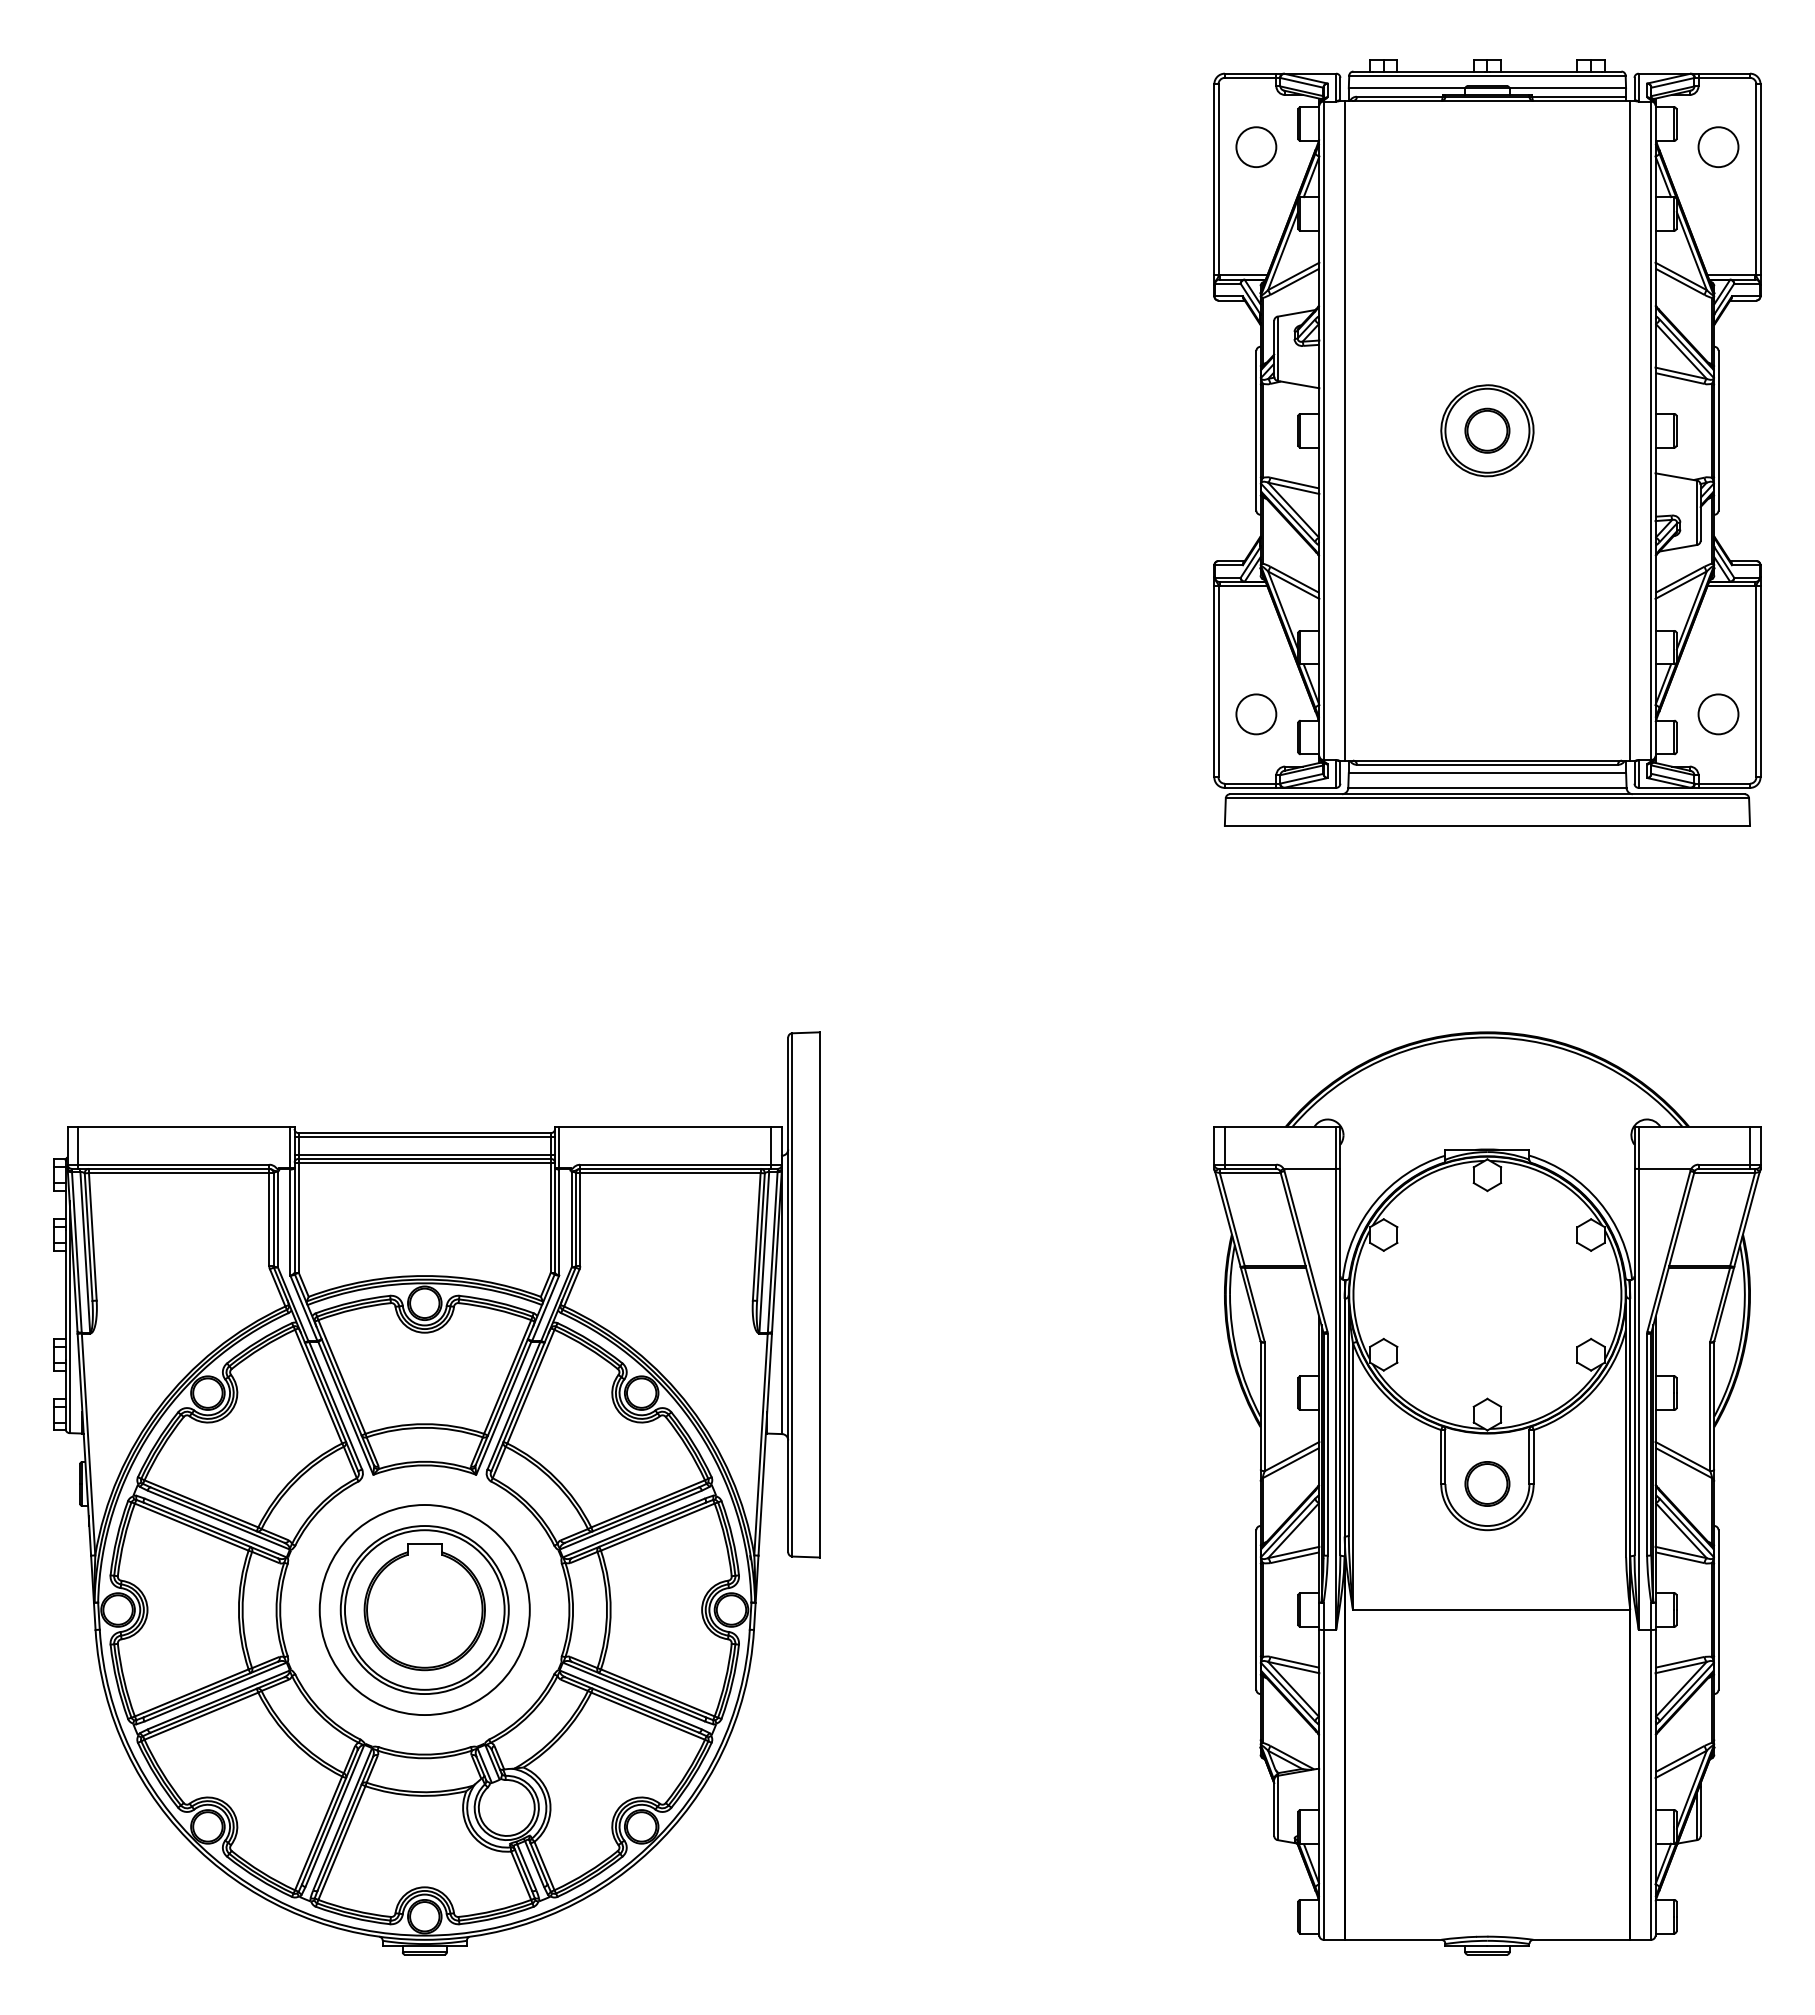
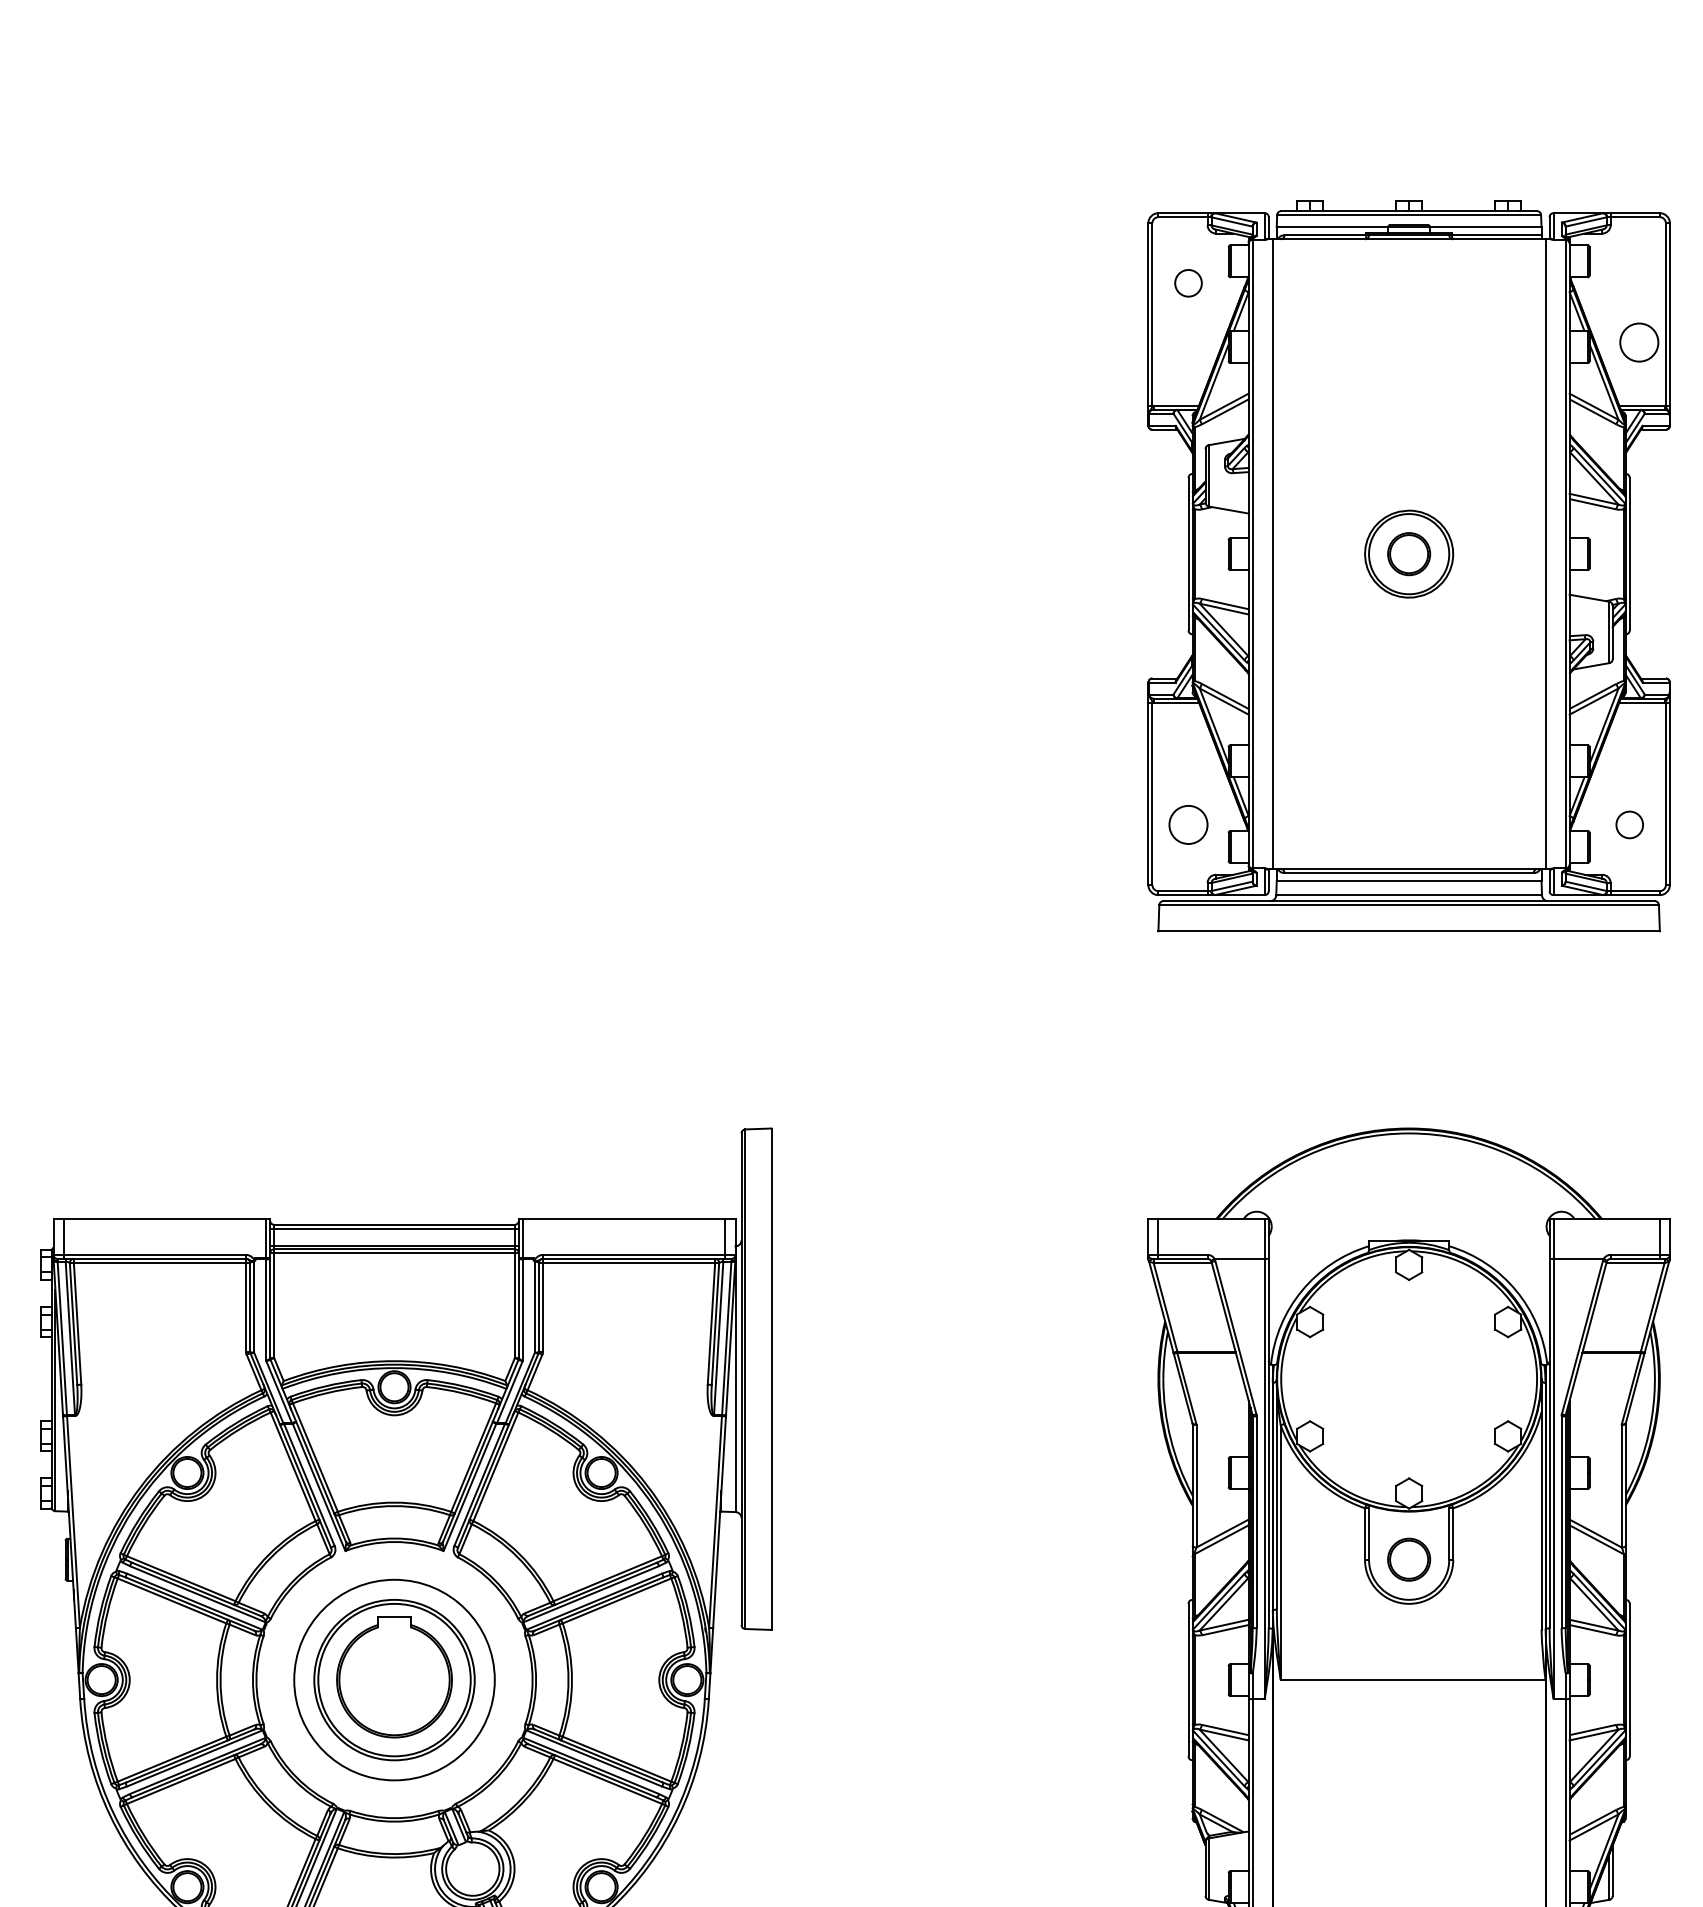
circle: (1256, 146) -> (1188, 282), size x0.7
circle: (1718, 146) -> (1639, 341), moved
circle: (1718, 714) -> (1629, 825), size x0.7

